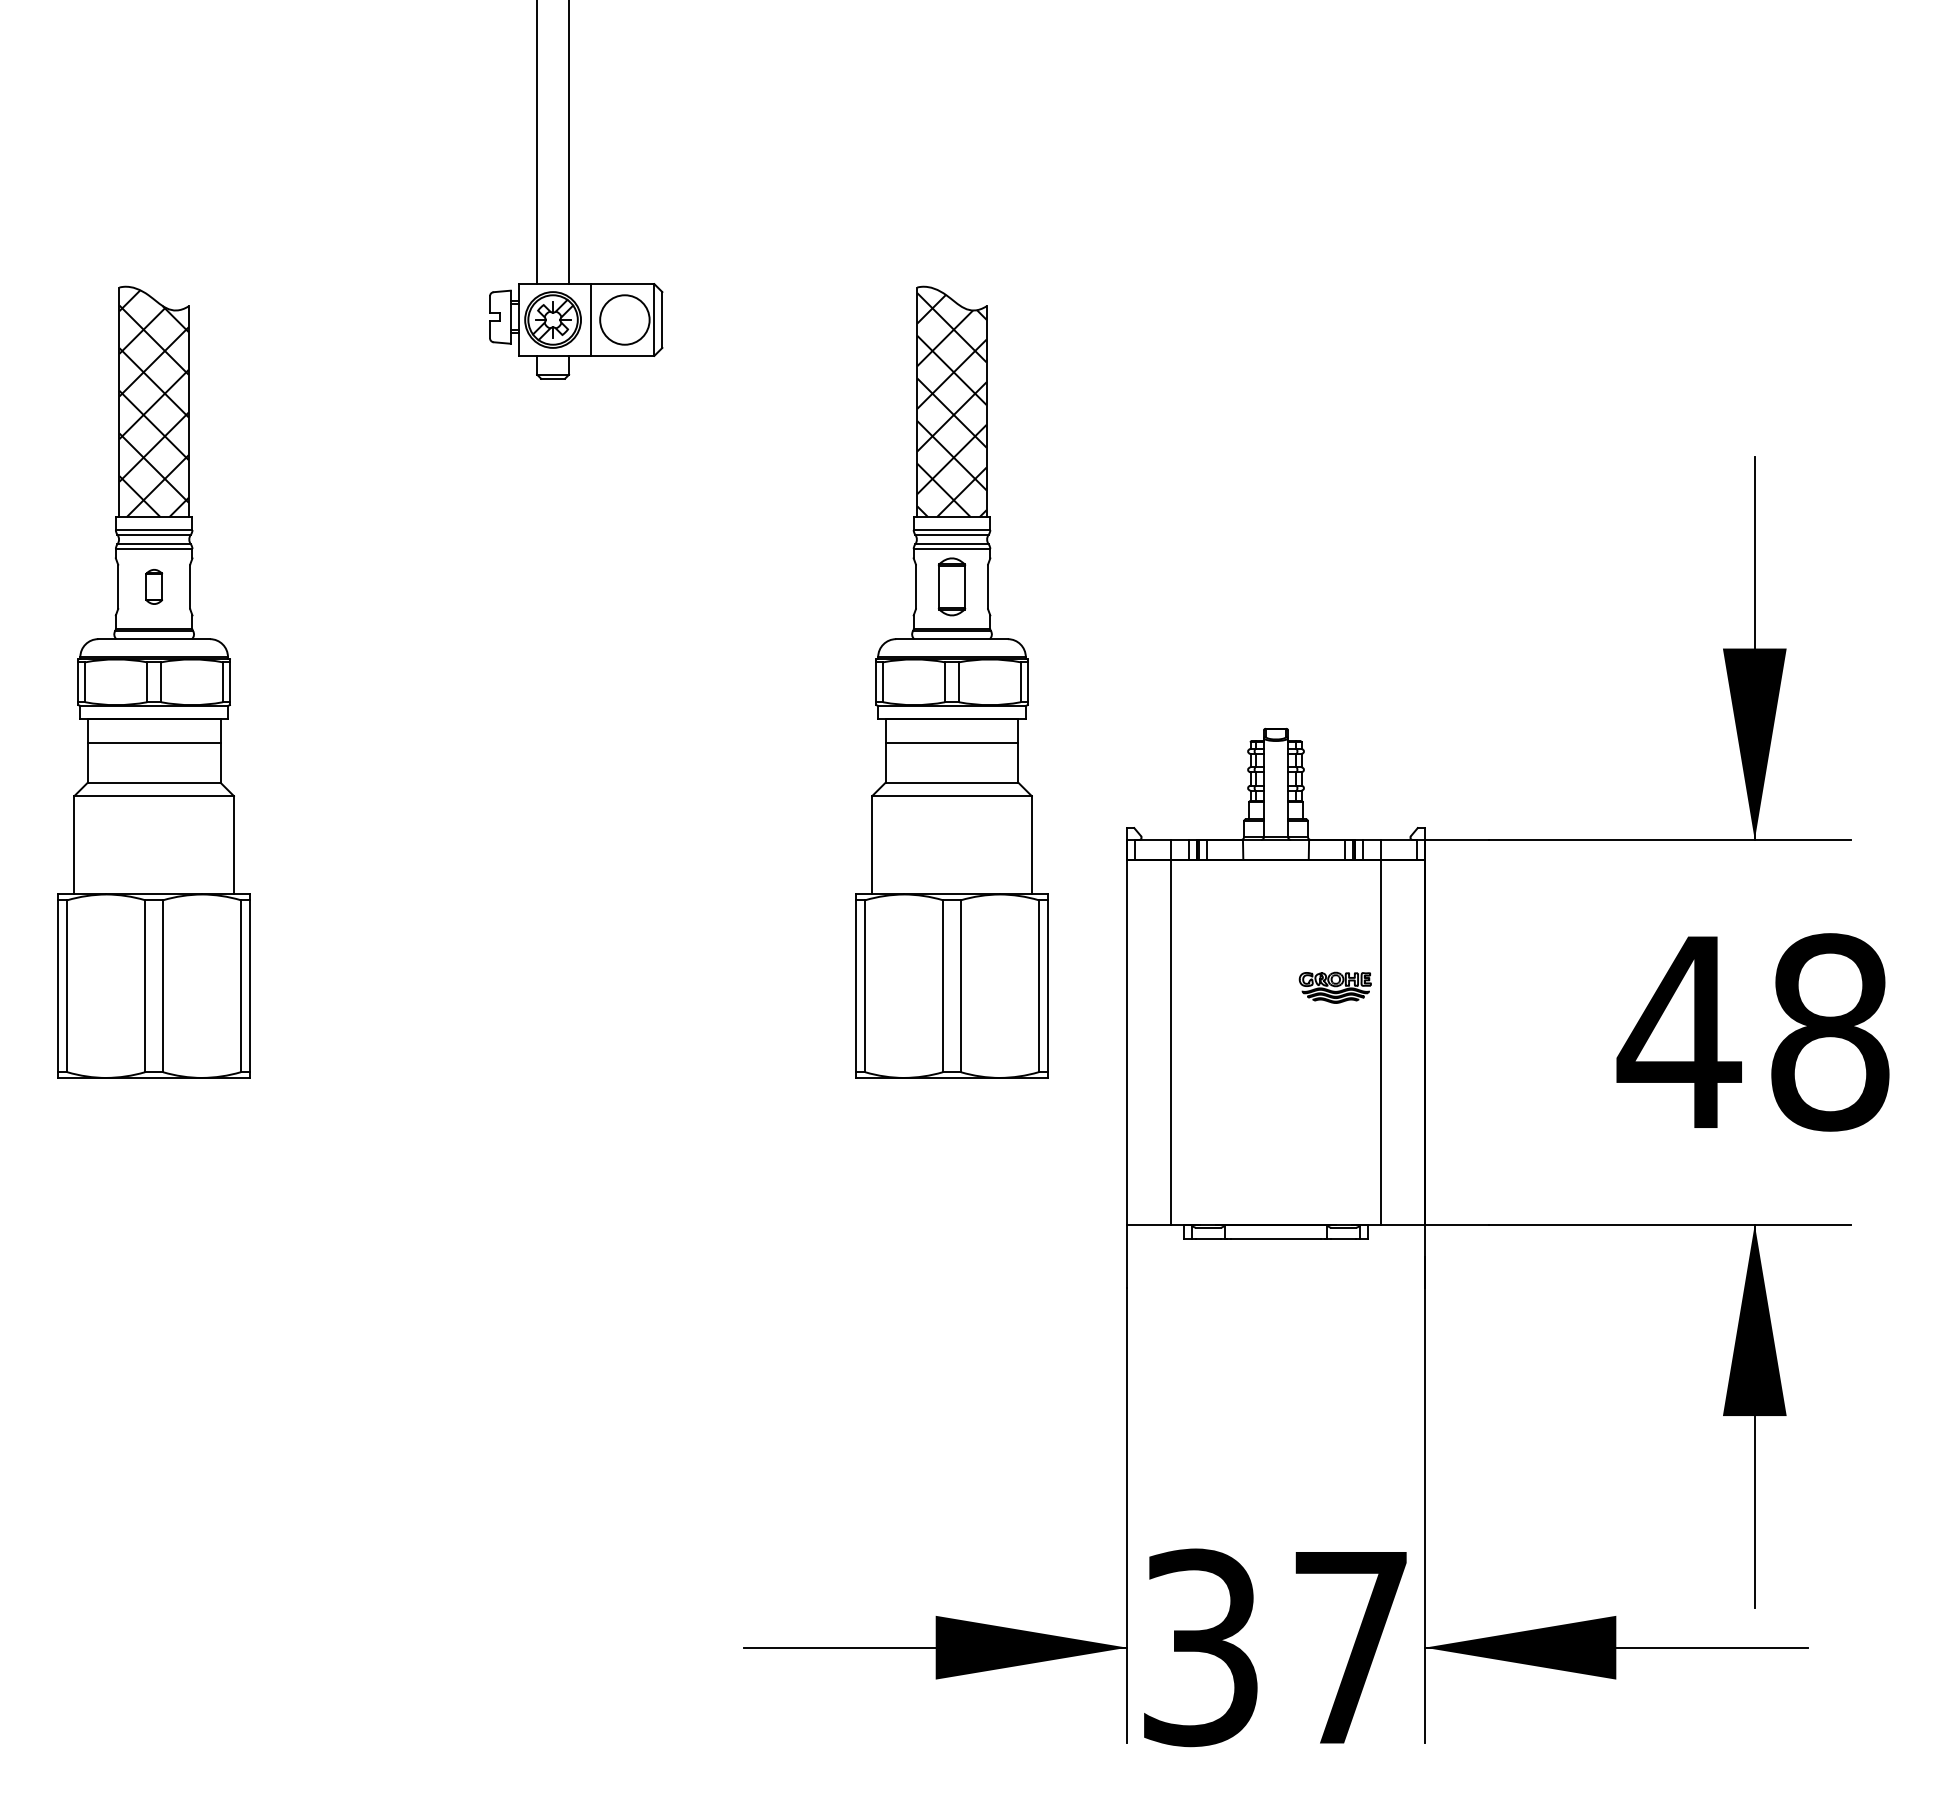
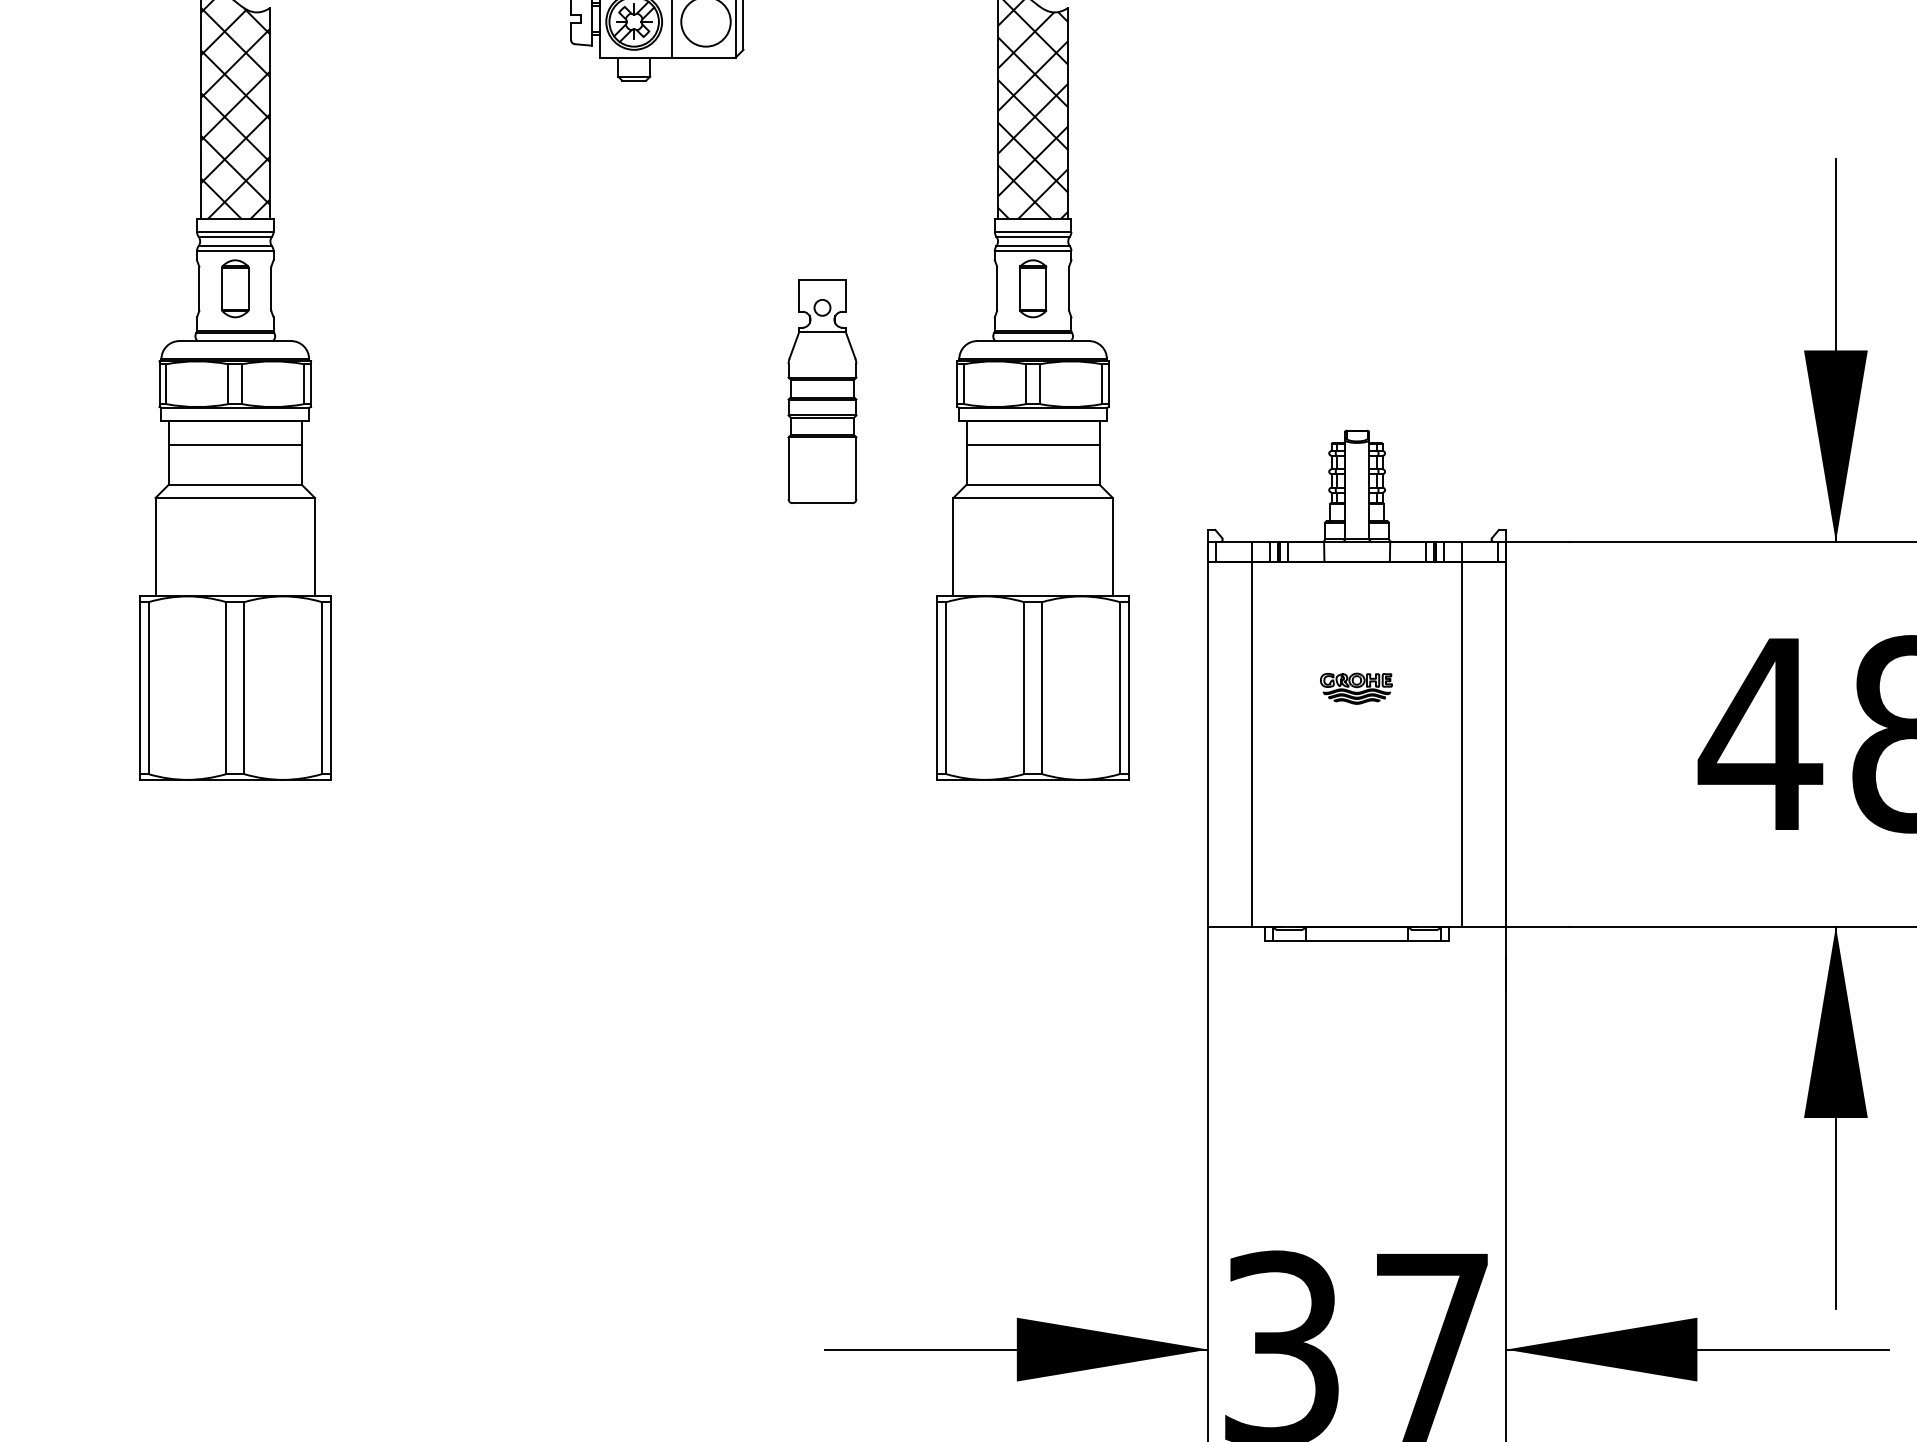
part: (154, 586) -> (235, 288), size x1.67
part: (741, 689) -> (822, 391), added
part: (1334, 987) -> (1355, 688), moved

